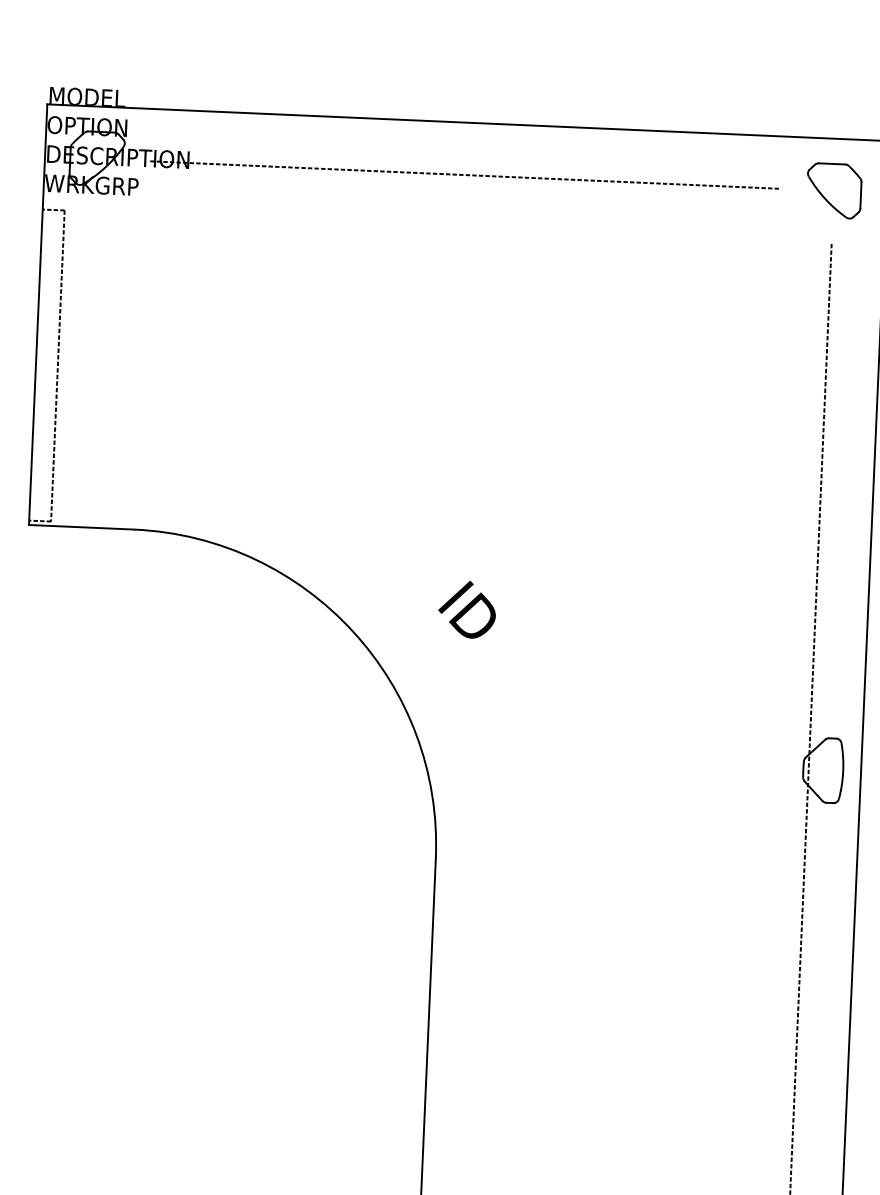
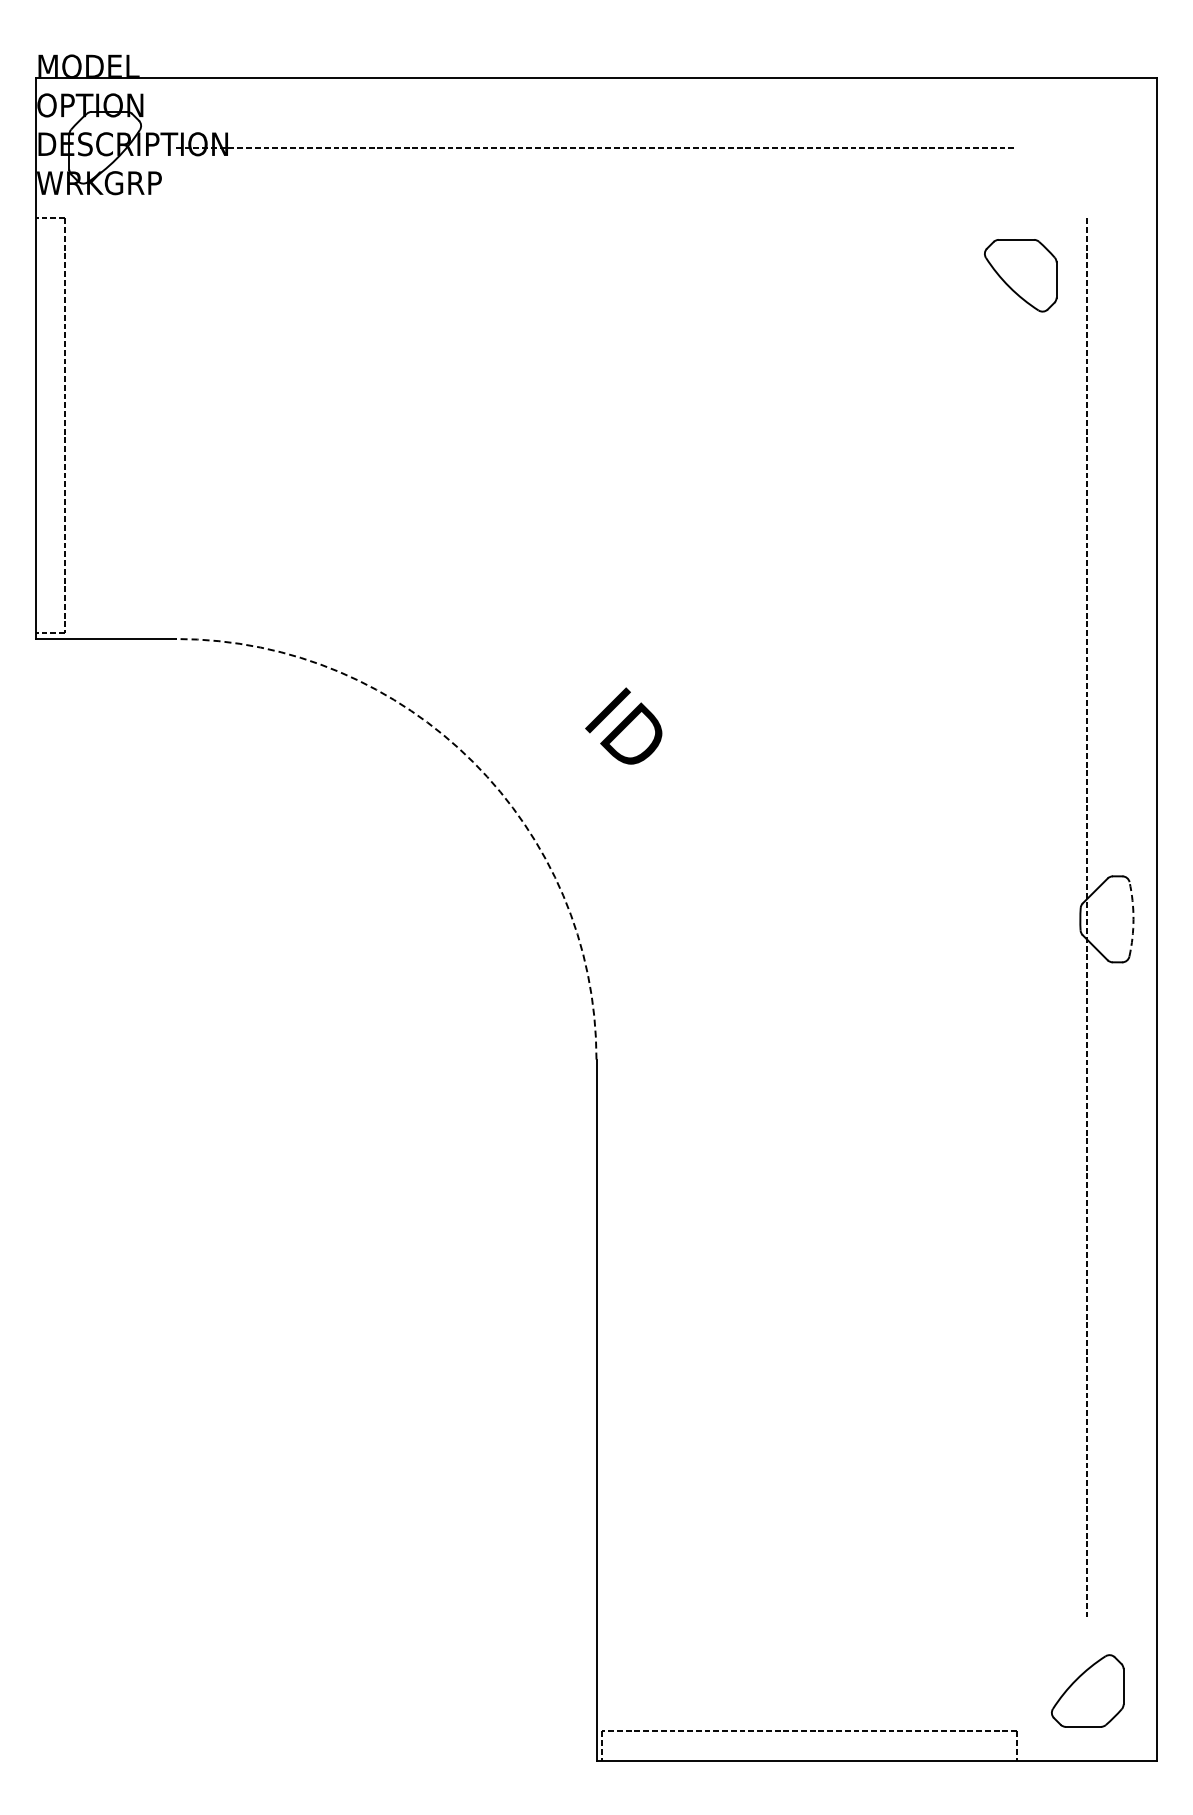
part: (833, 190) -> (1020, 275), moved
arc: (353, 631) -> (473, 762), solid -> dashed
arc: (843, 771) -> (1133, 919), solid -> dashed

